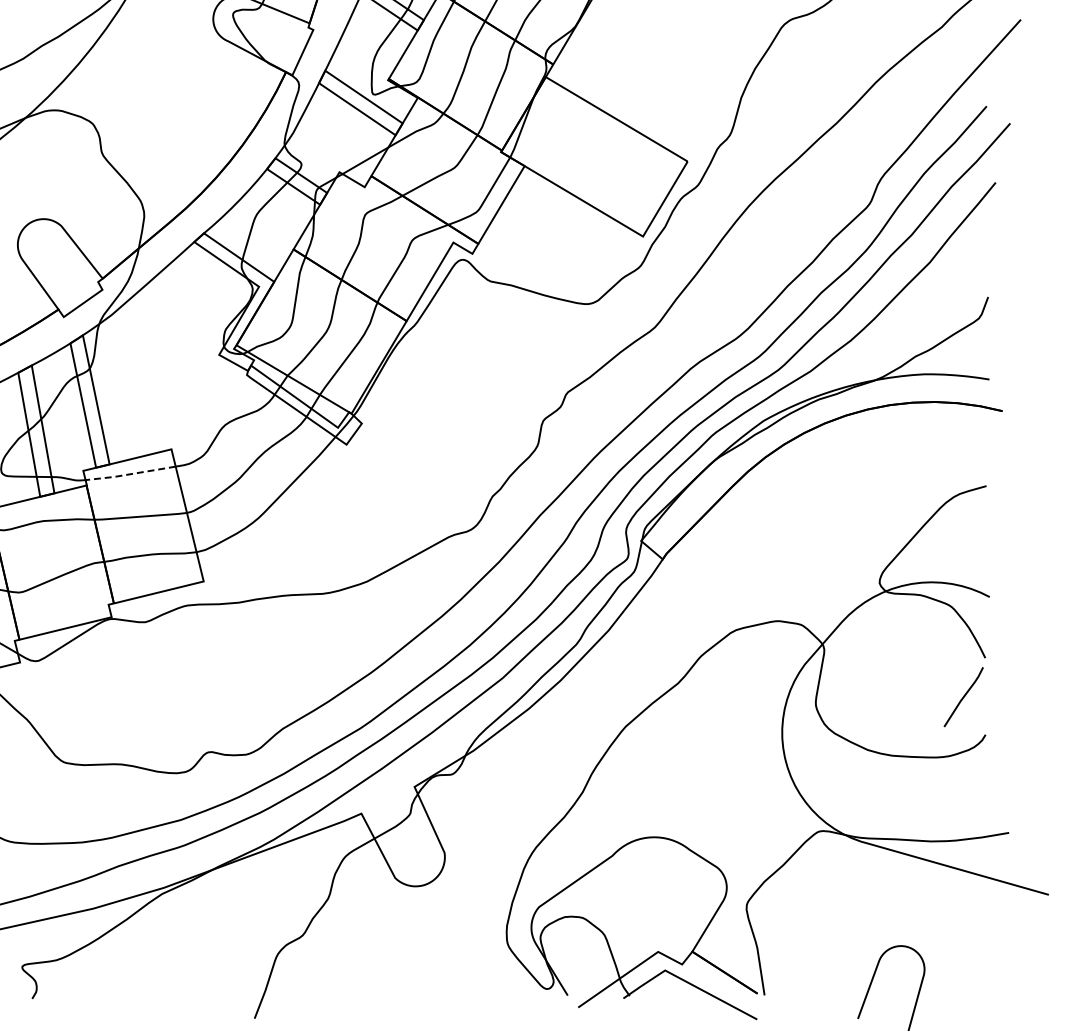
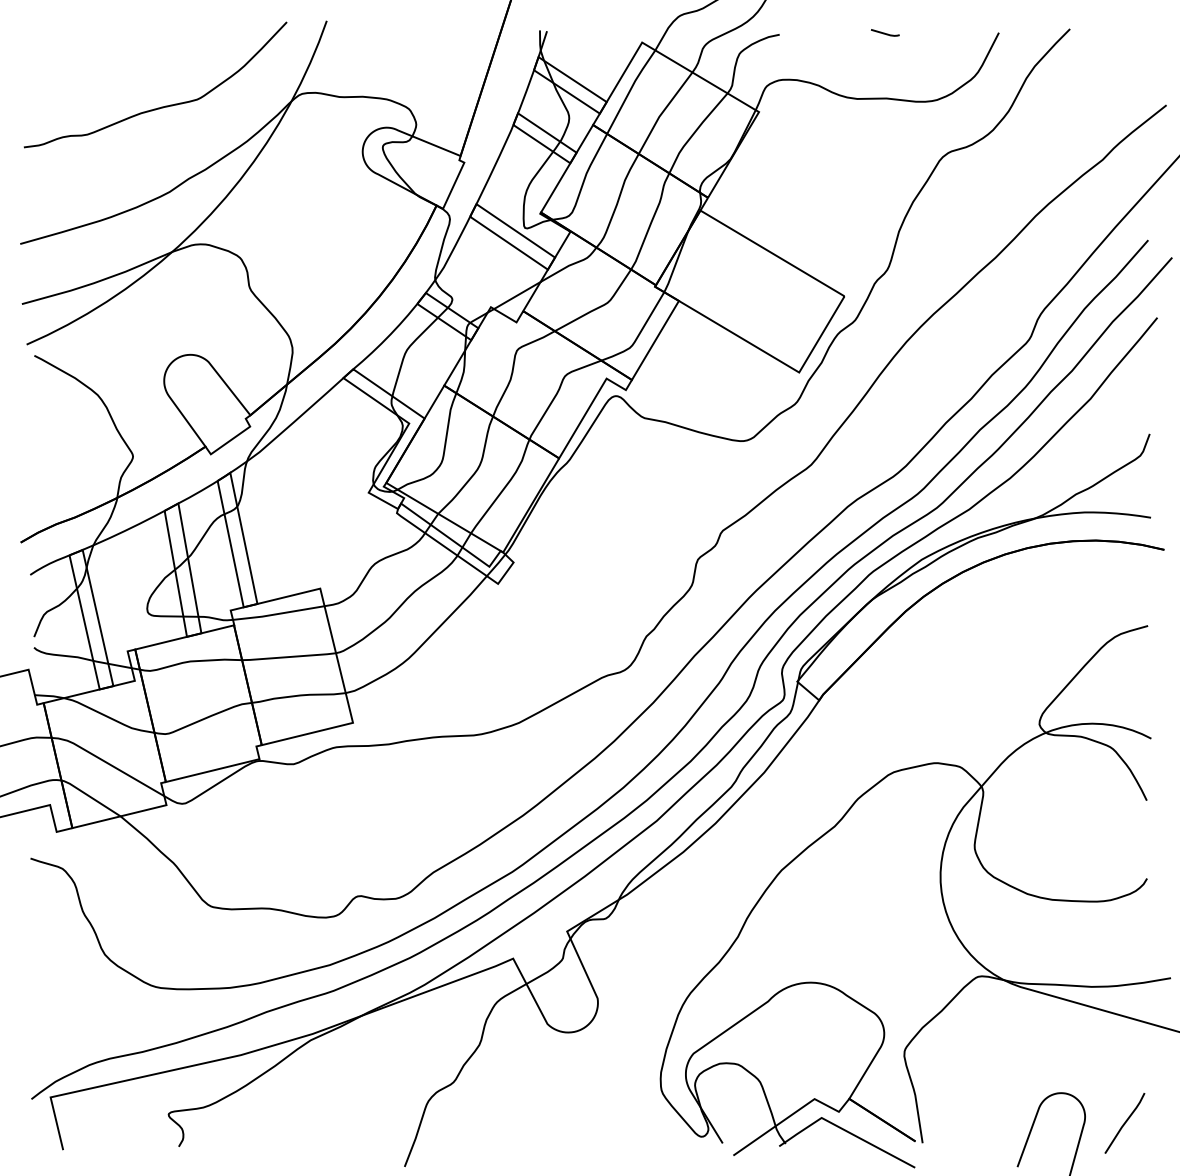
line: (129, 474) -> (277, 614), dashed -> solid
line: (963, 697) -> (1124, 1123), moved

